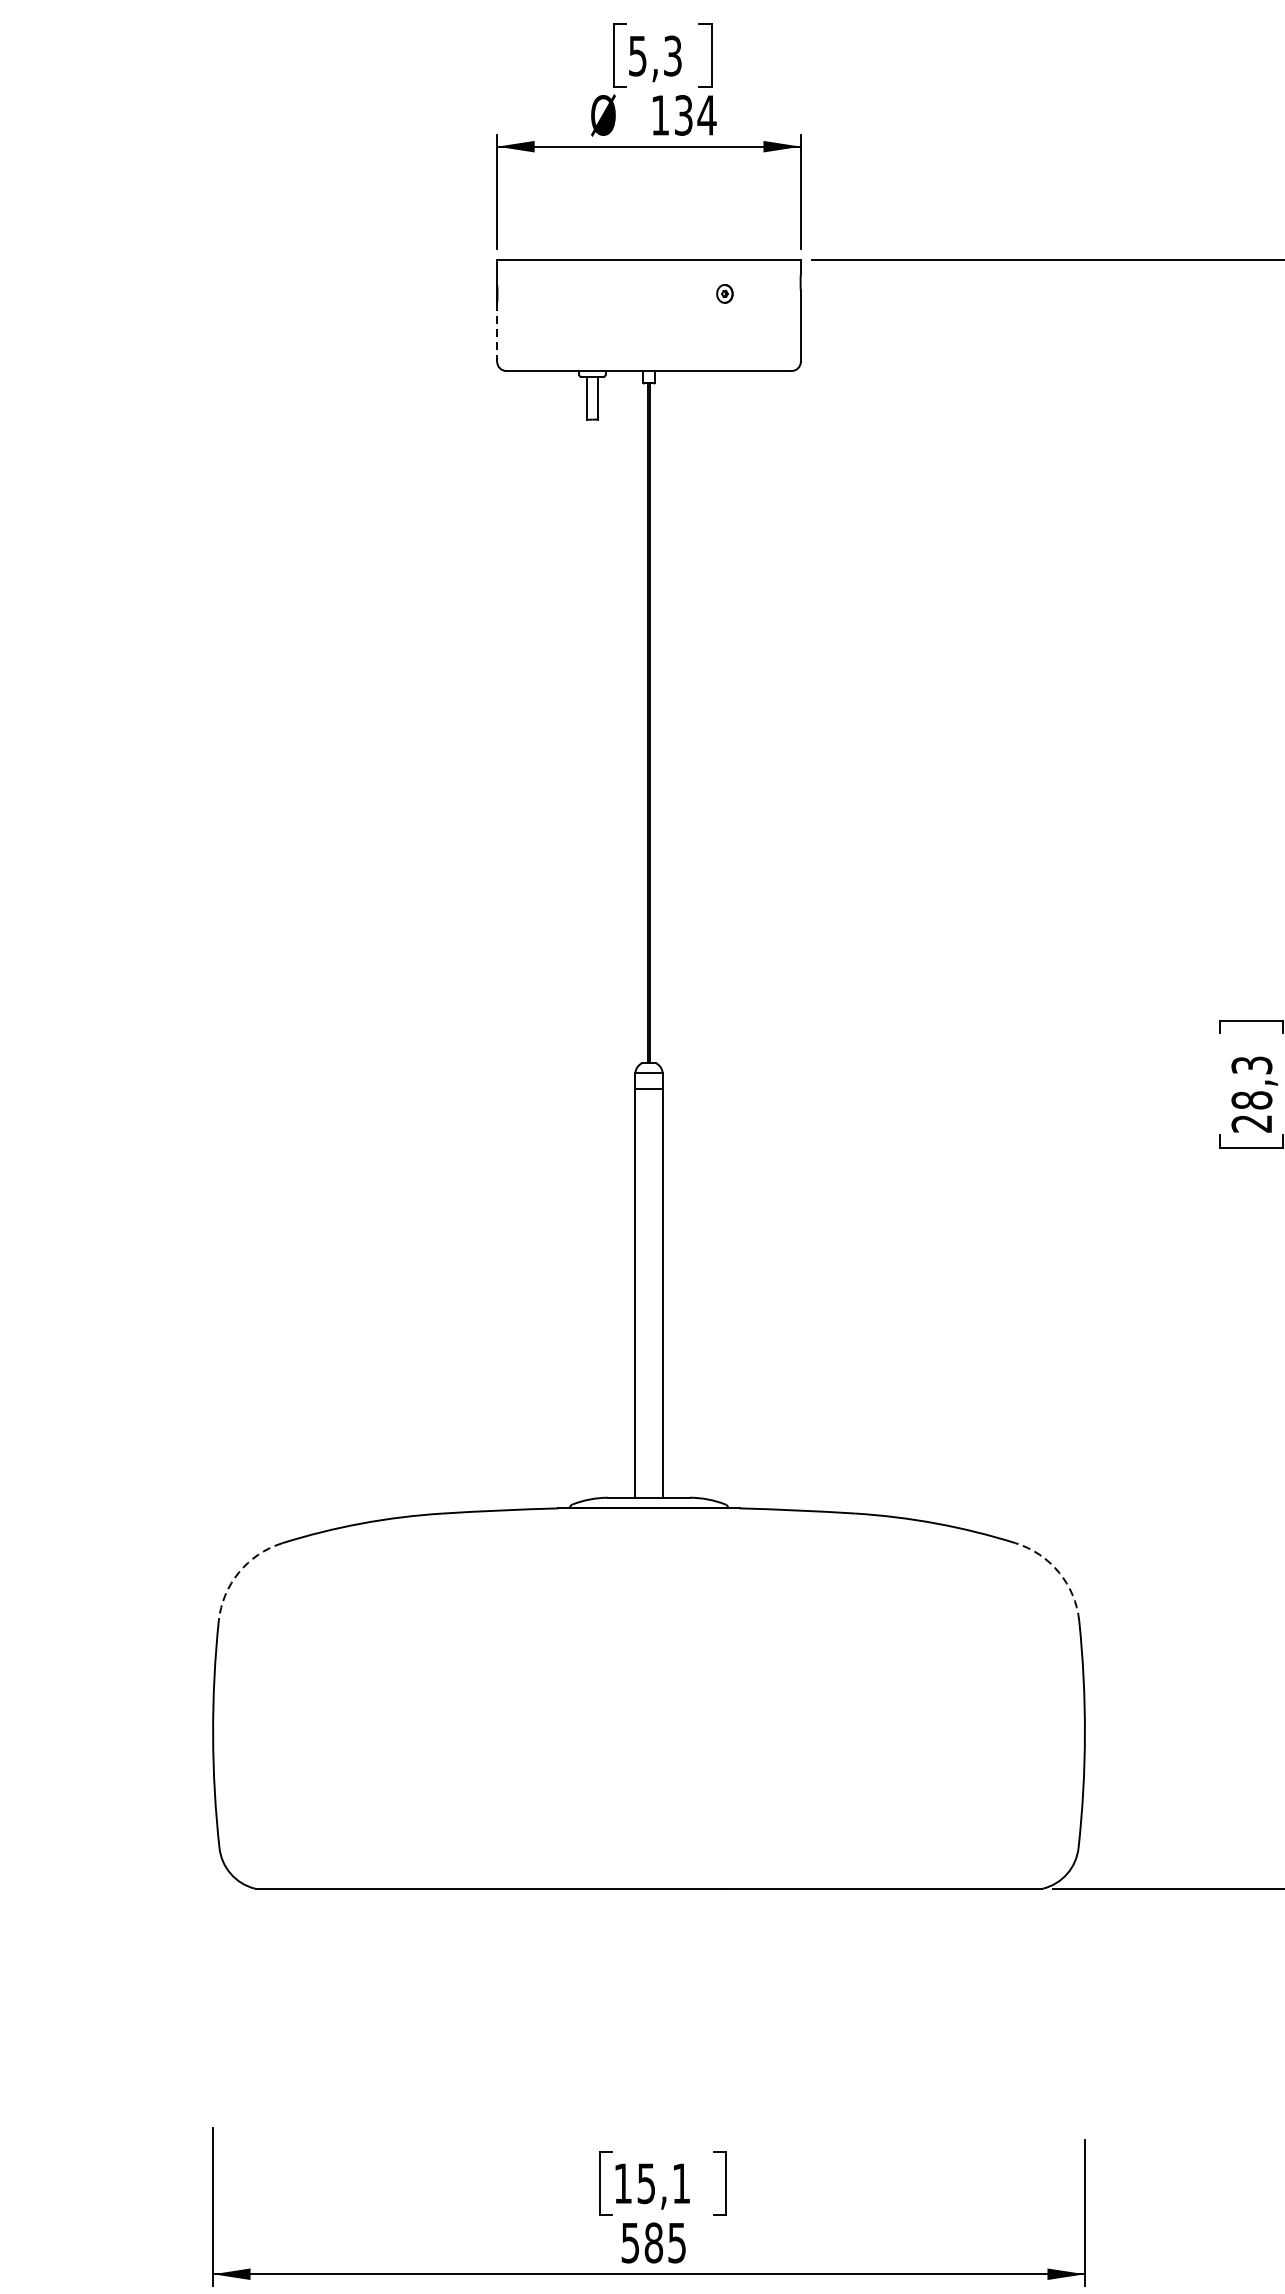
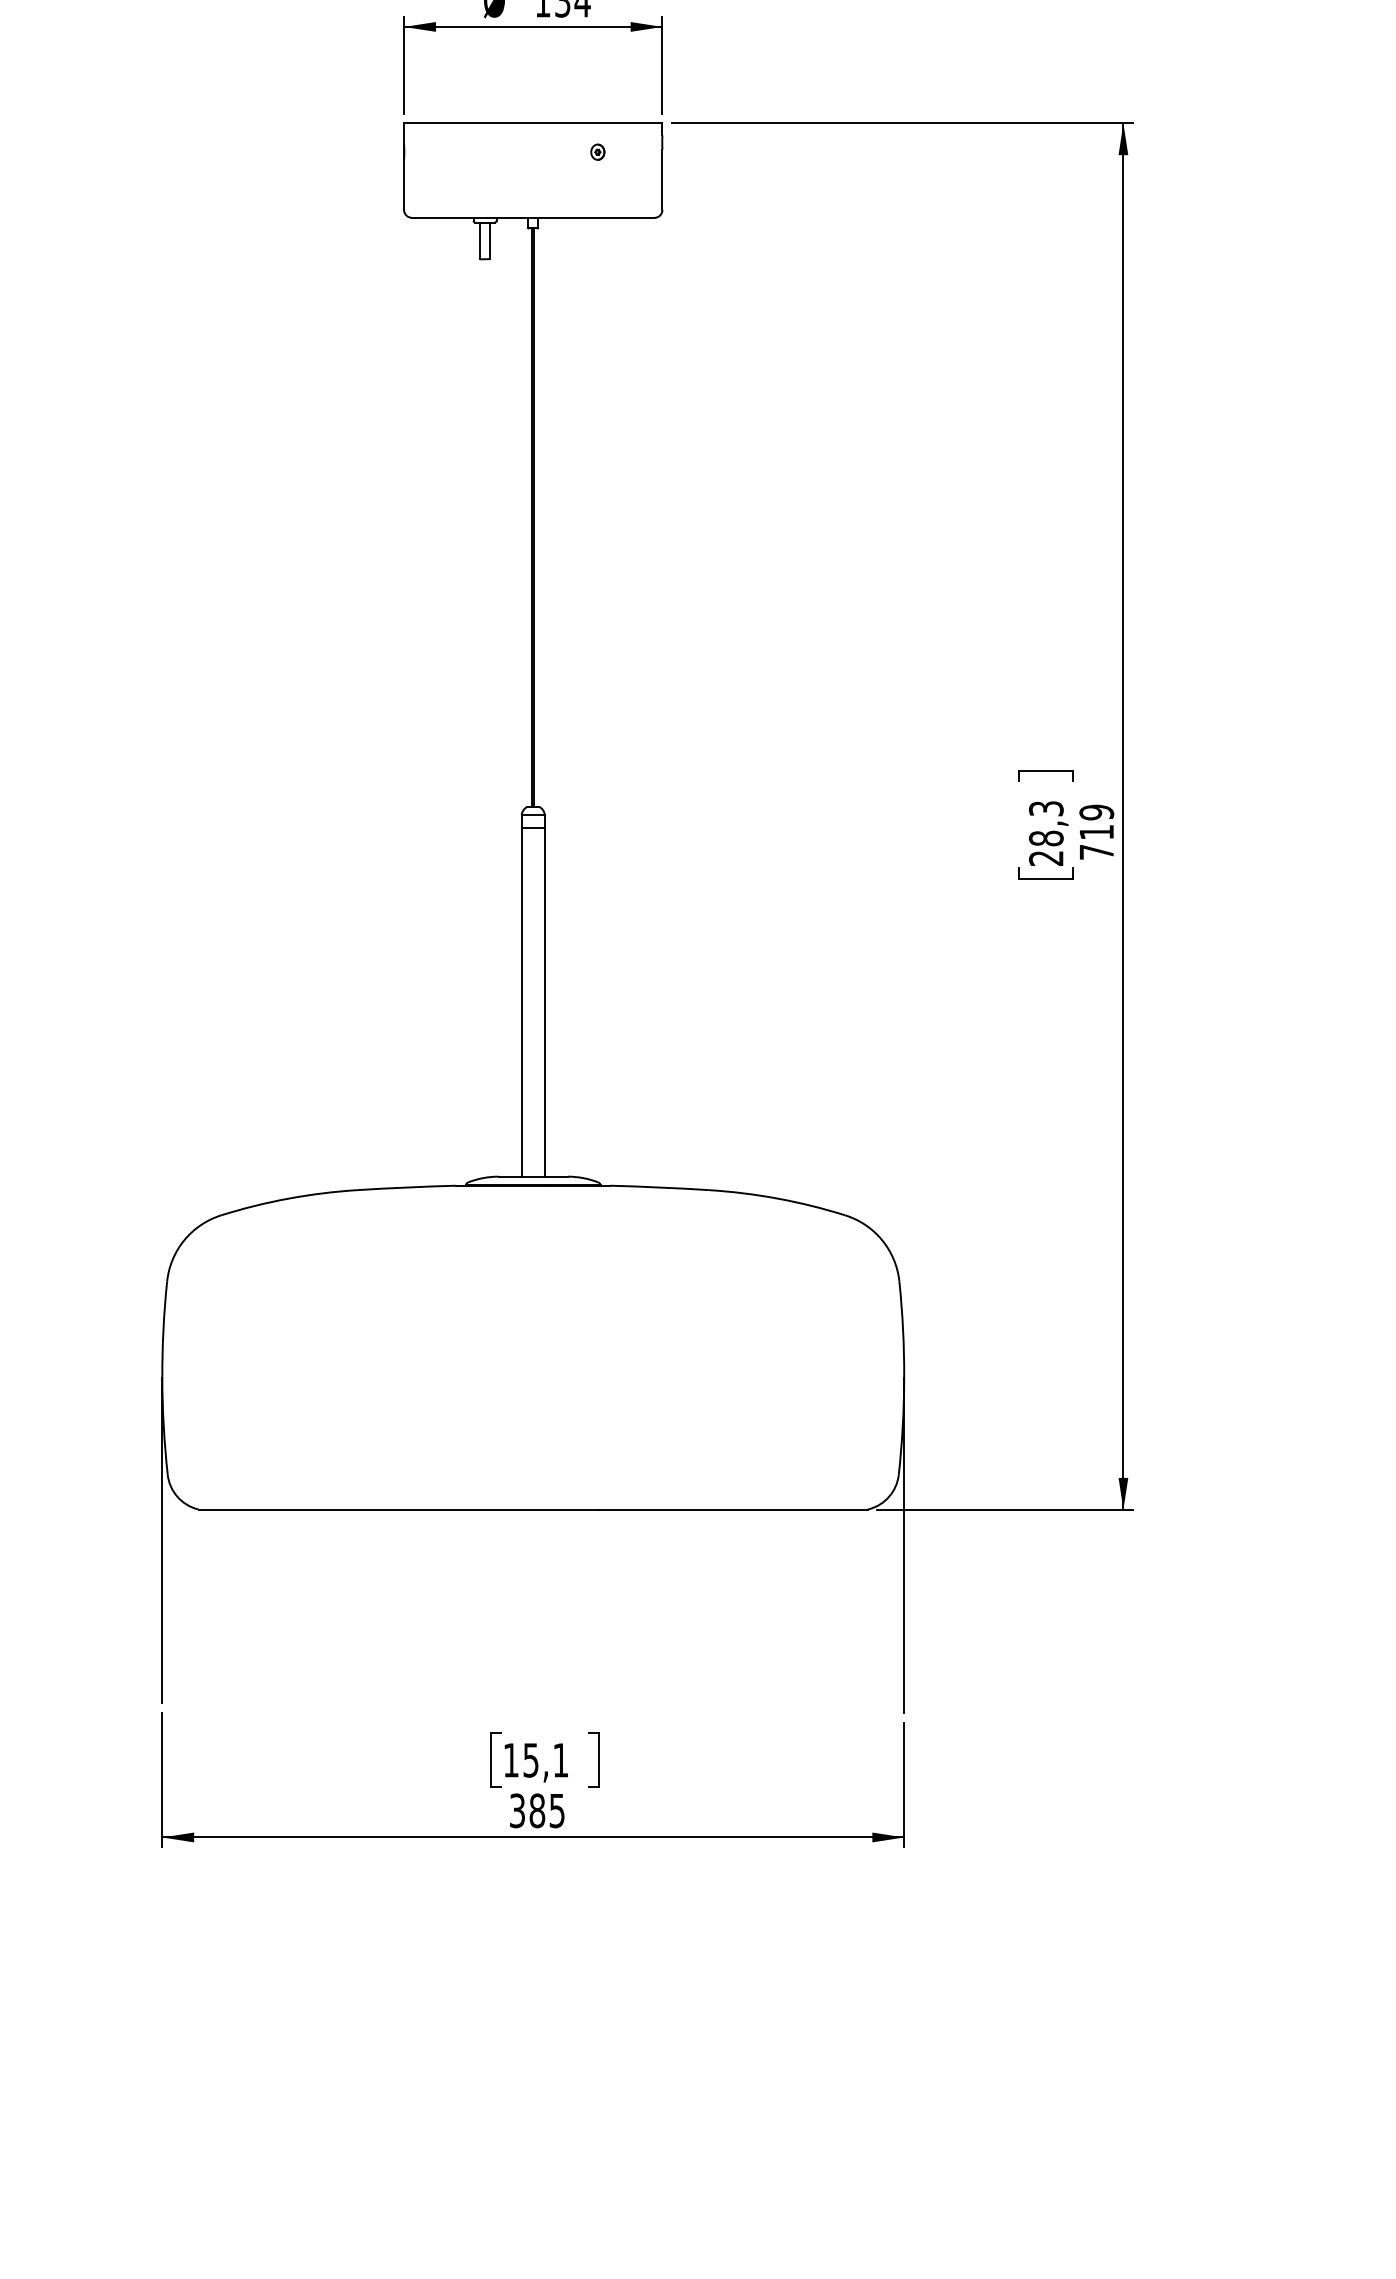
line: (497, 333) -> (404, 185), dashed -> solid
arc: (239, 1572) -> (184, 1240), dashed -> solid
arc: (1059, 1572) -> (882, 1240), dashed -> solid
line: (213, 1925) -> (162, 1540), added
line: (1085, 1931) -> (904, 1545), added
text: (630, 2242) -> (517, 1810), 585 -> 385

